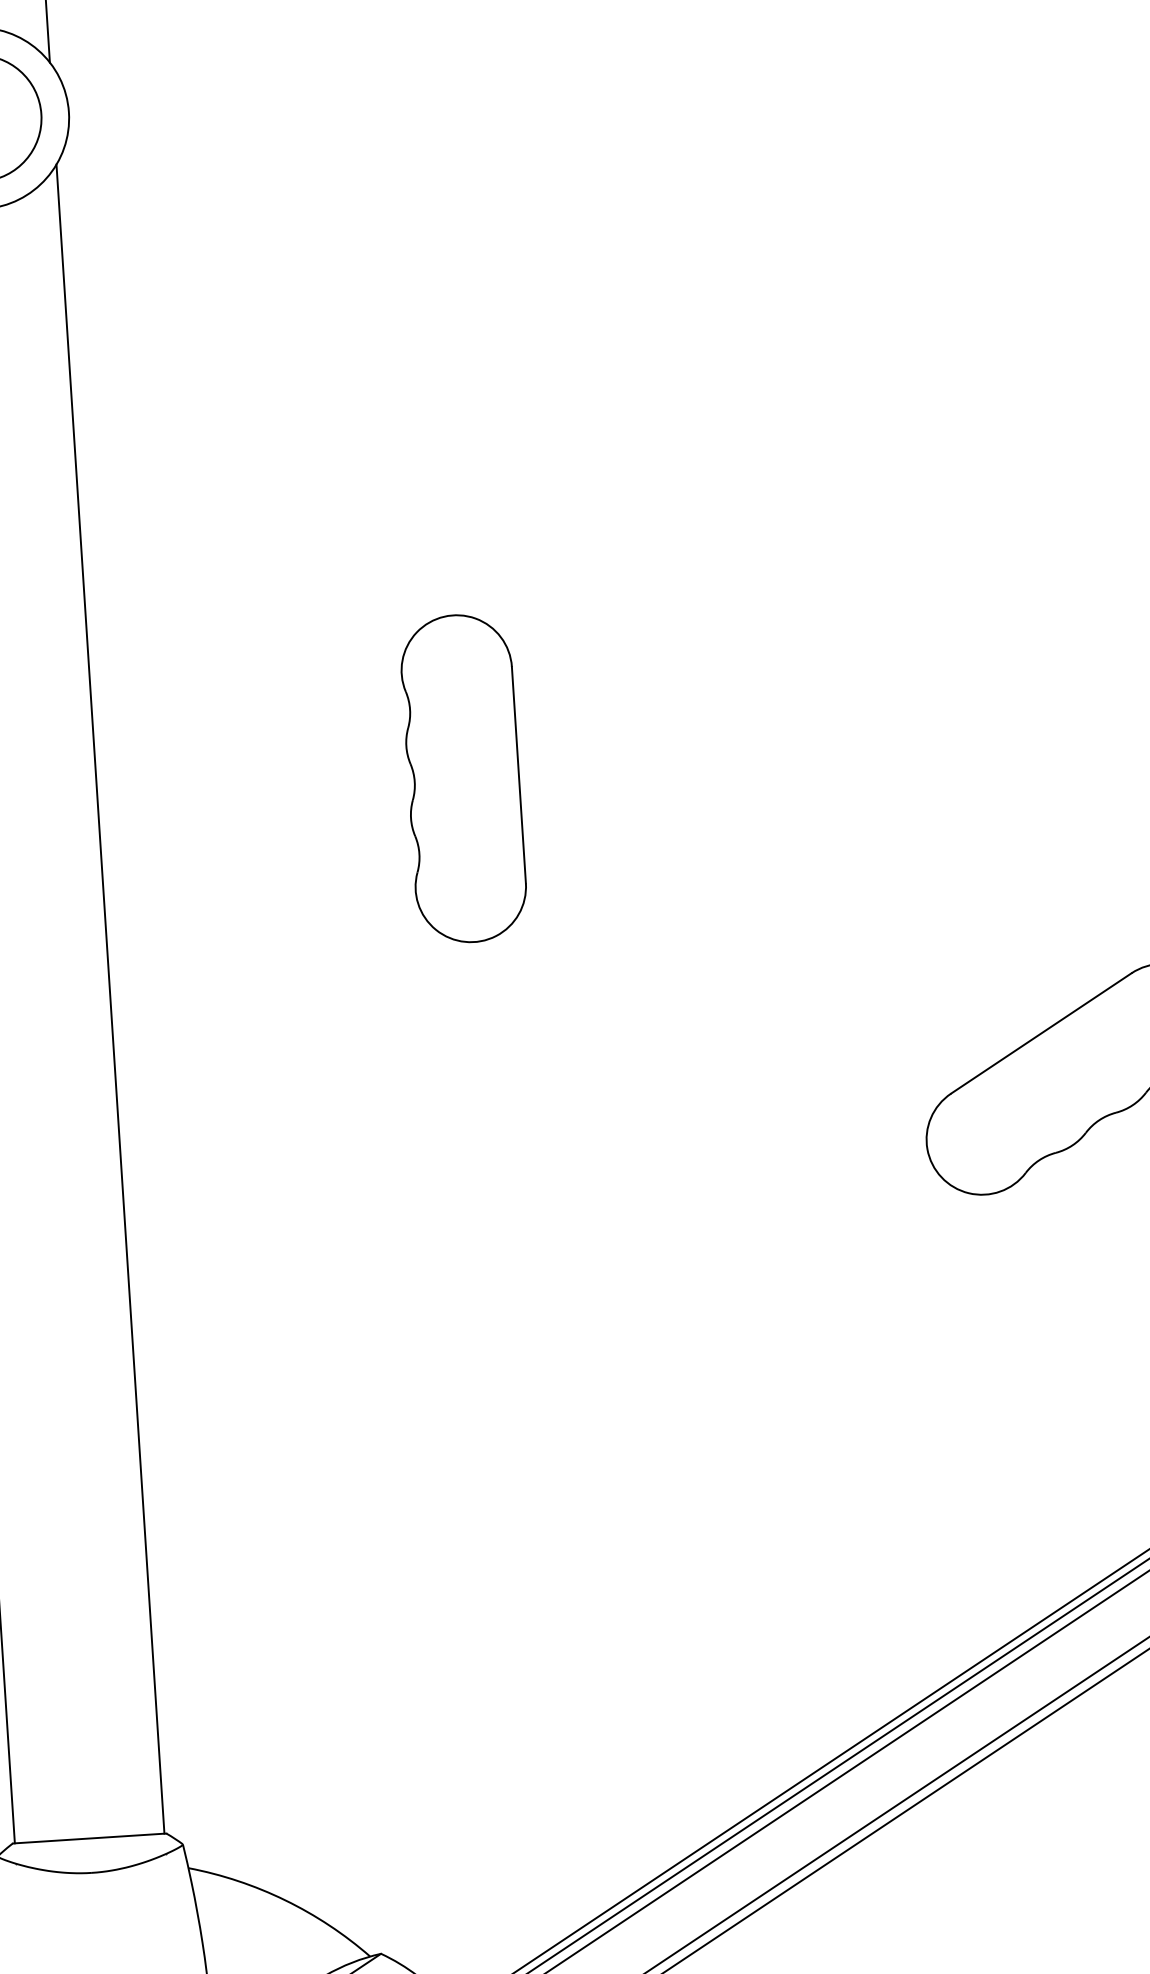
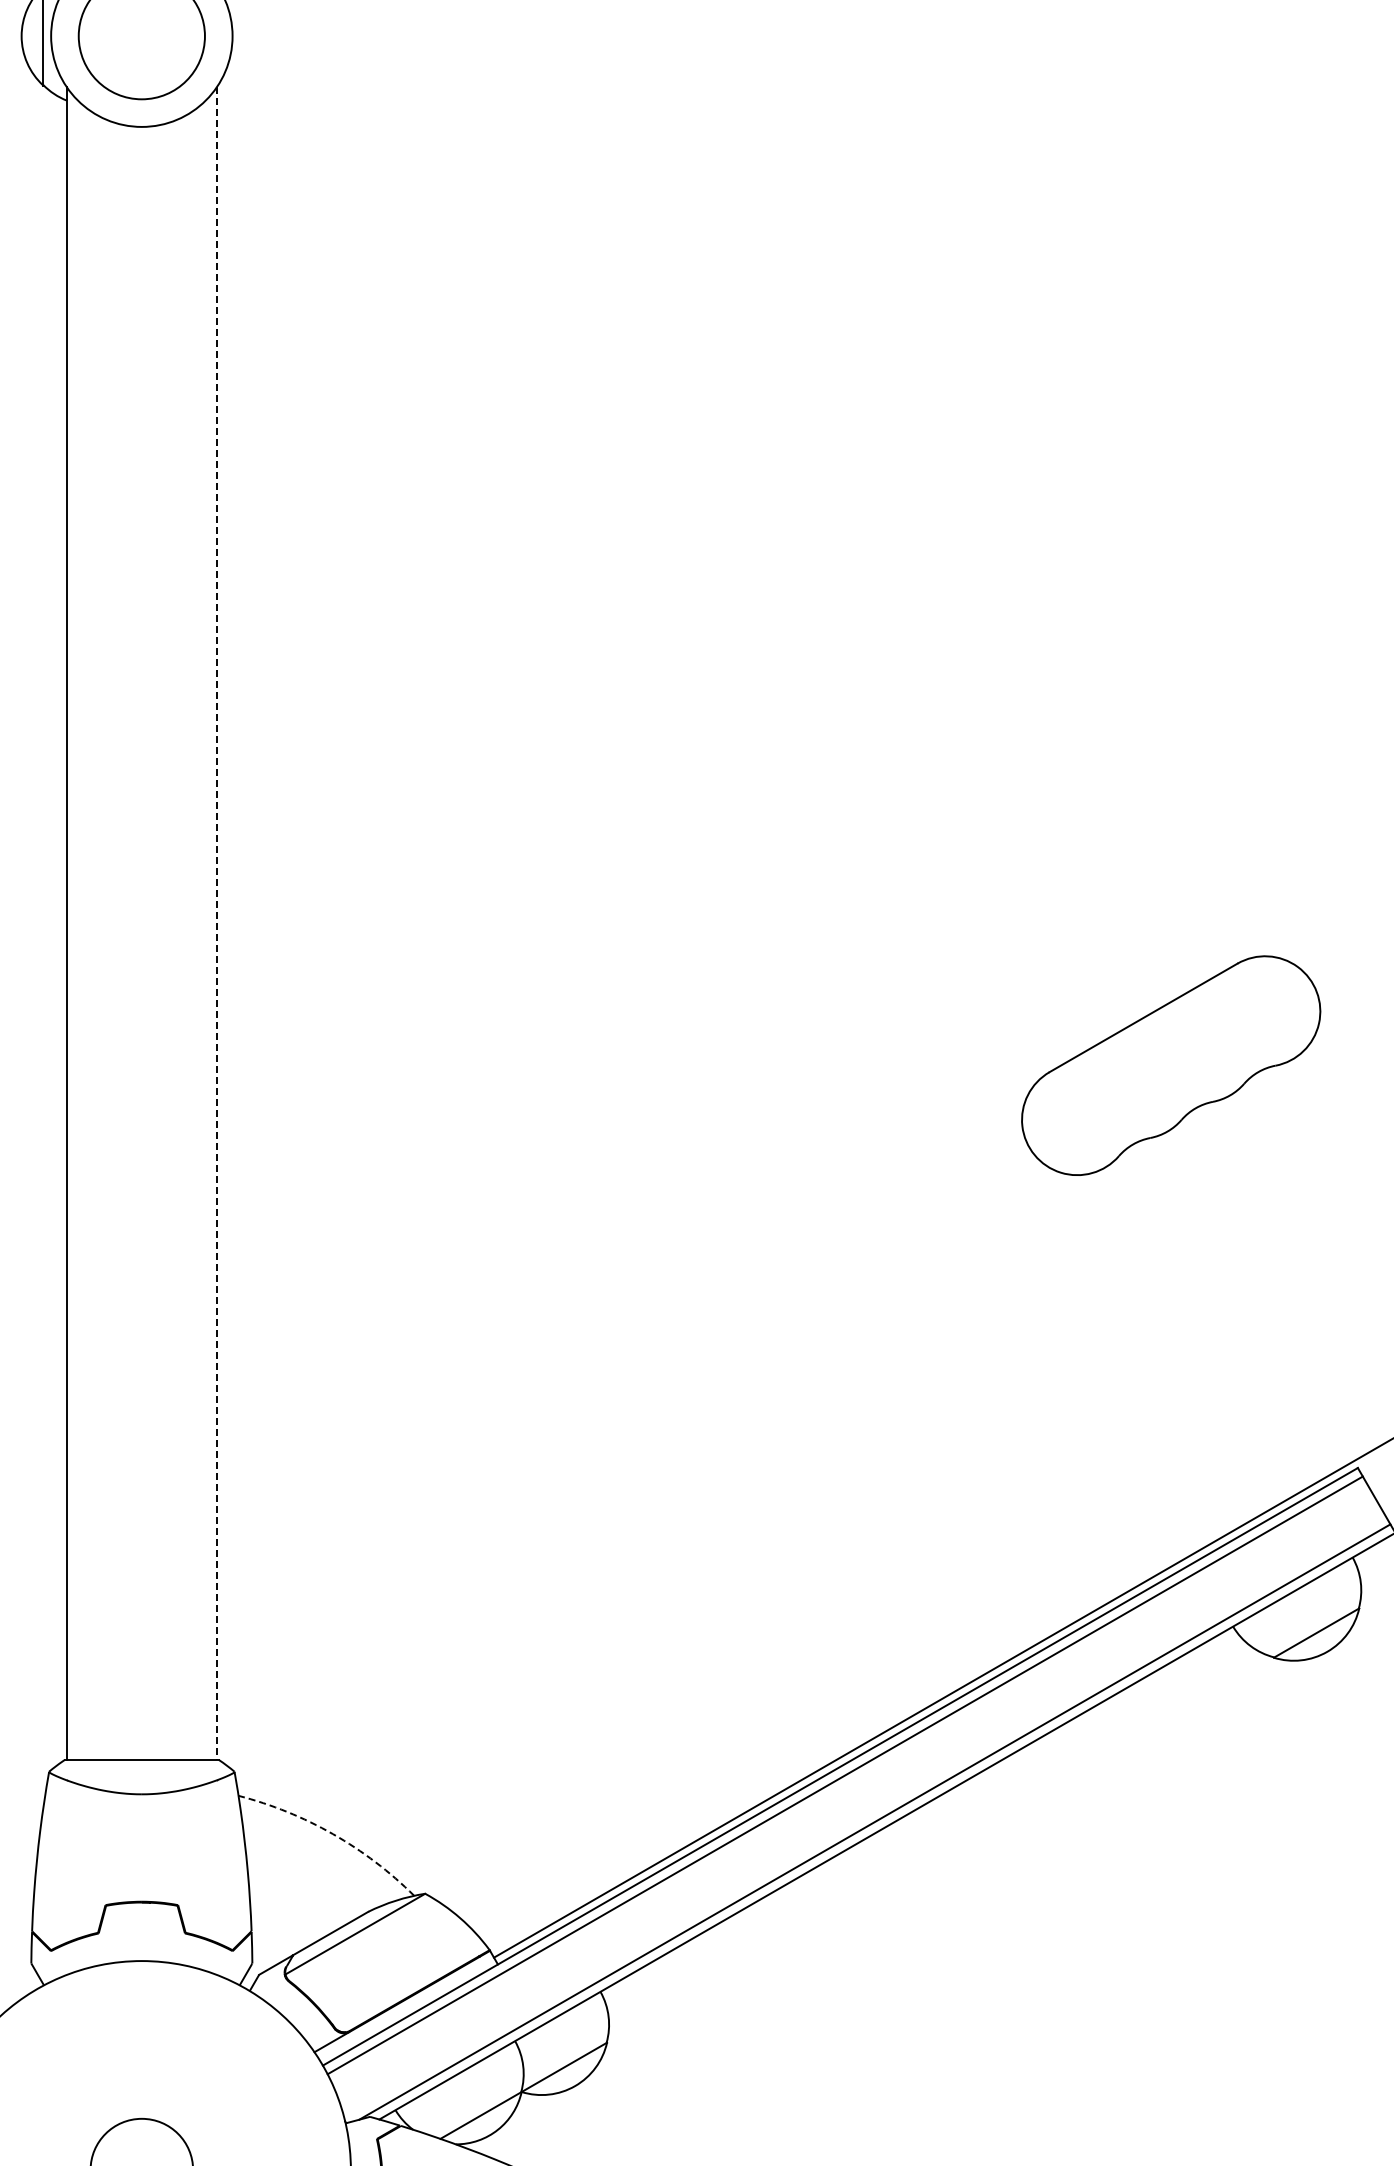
part: (463, 777) -> (583, 725), removed
line: (110, 1000) -> (216, 924), solid -> dashed
arc: (285, 1900) -> (333, 1834), solid -> dashed

